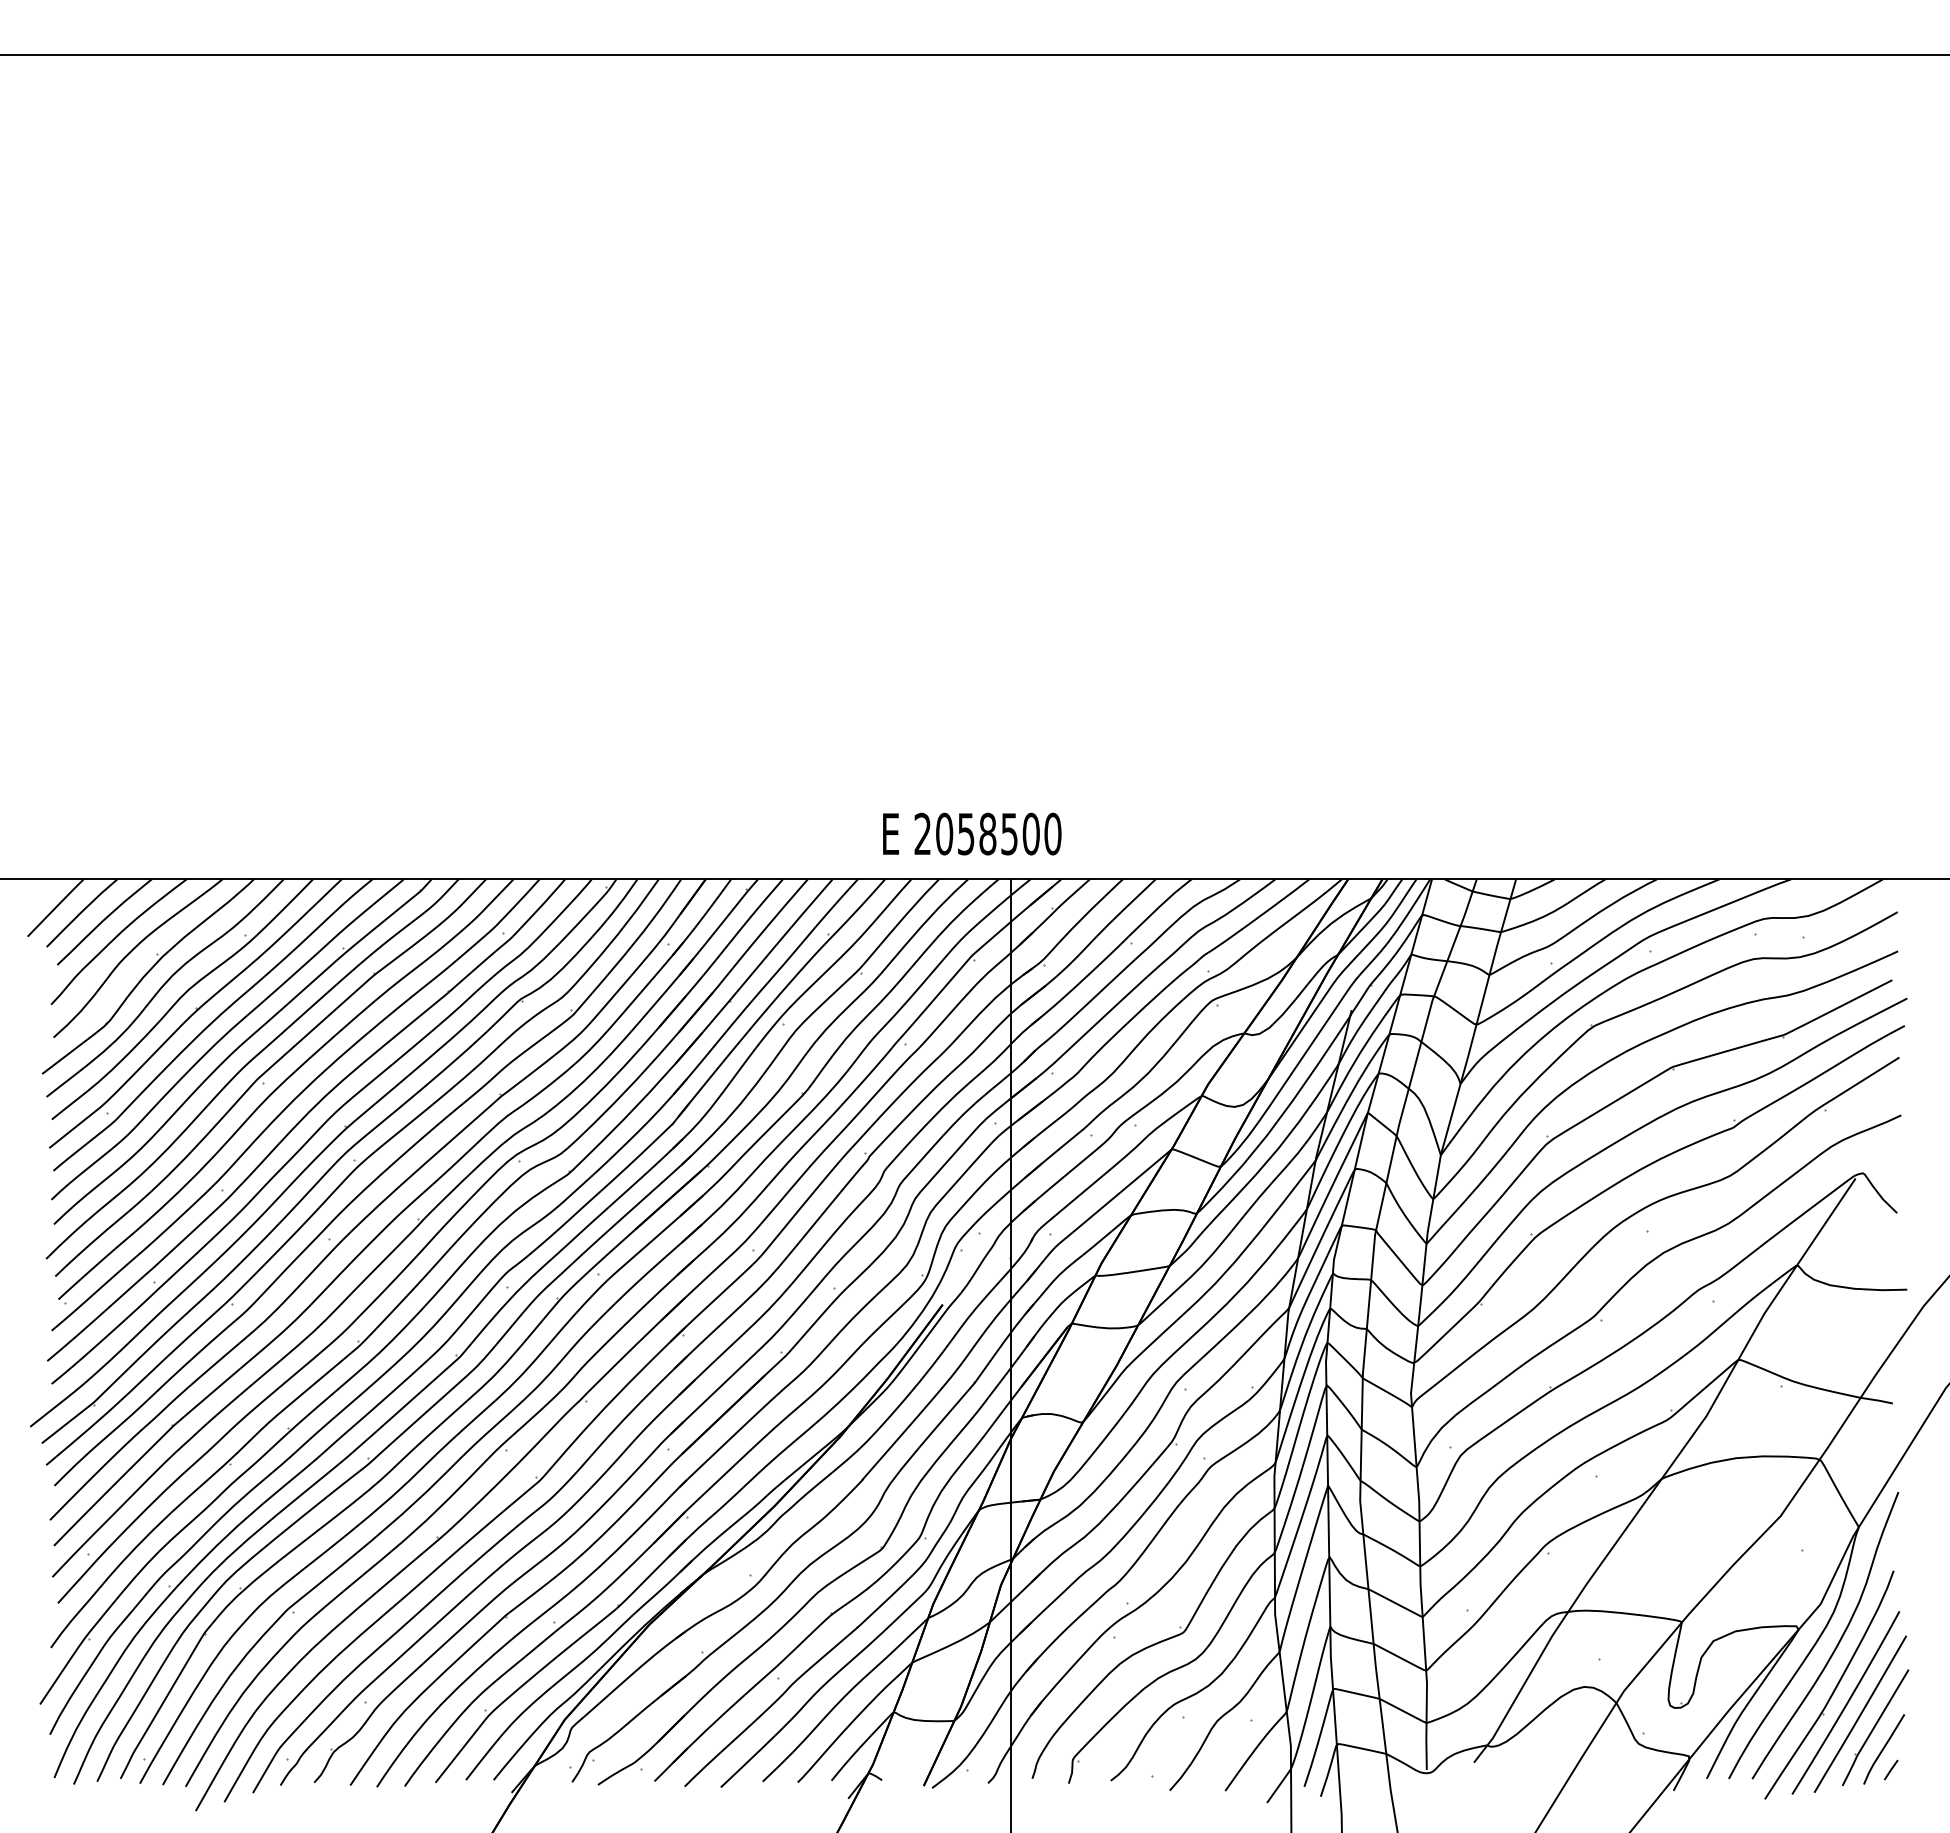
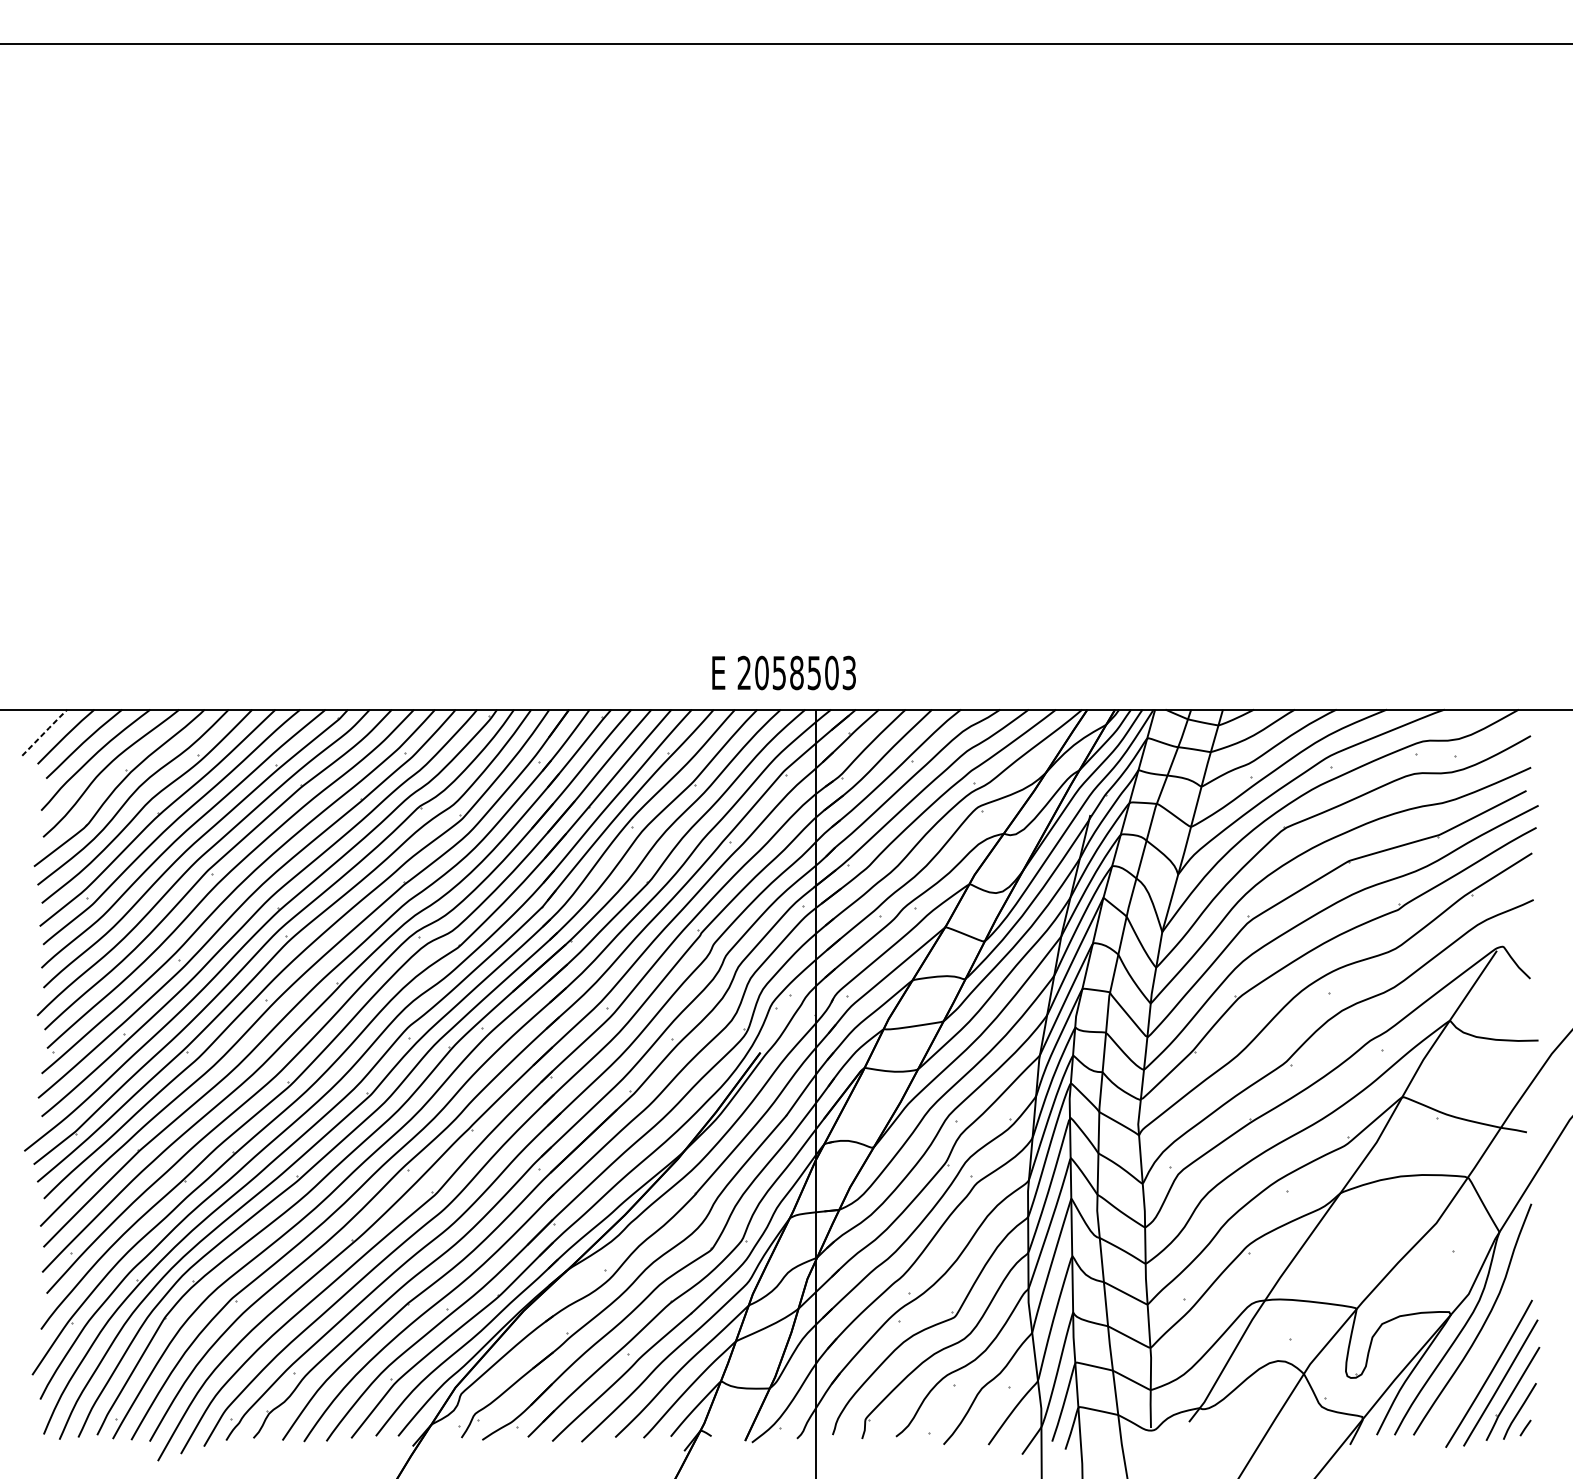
text: (1052, 833) -> (849, 672), 2058500 -> 2058503
line: (56, 906) -> (45, 731), solid -> dashed
part: (1835, 1686) -> (1480, 1360), removed

